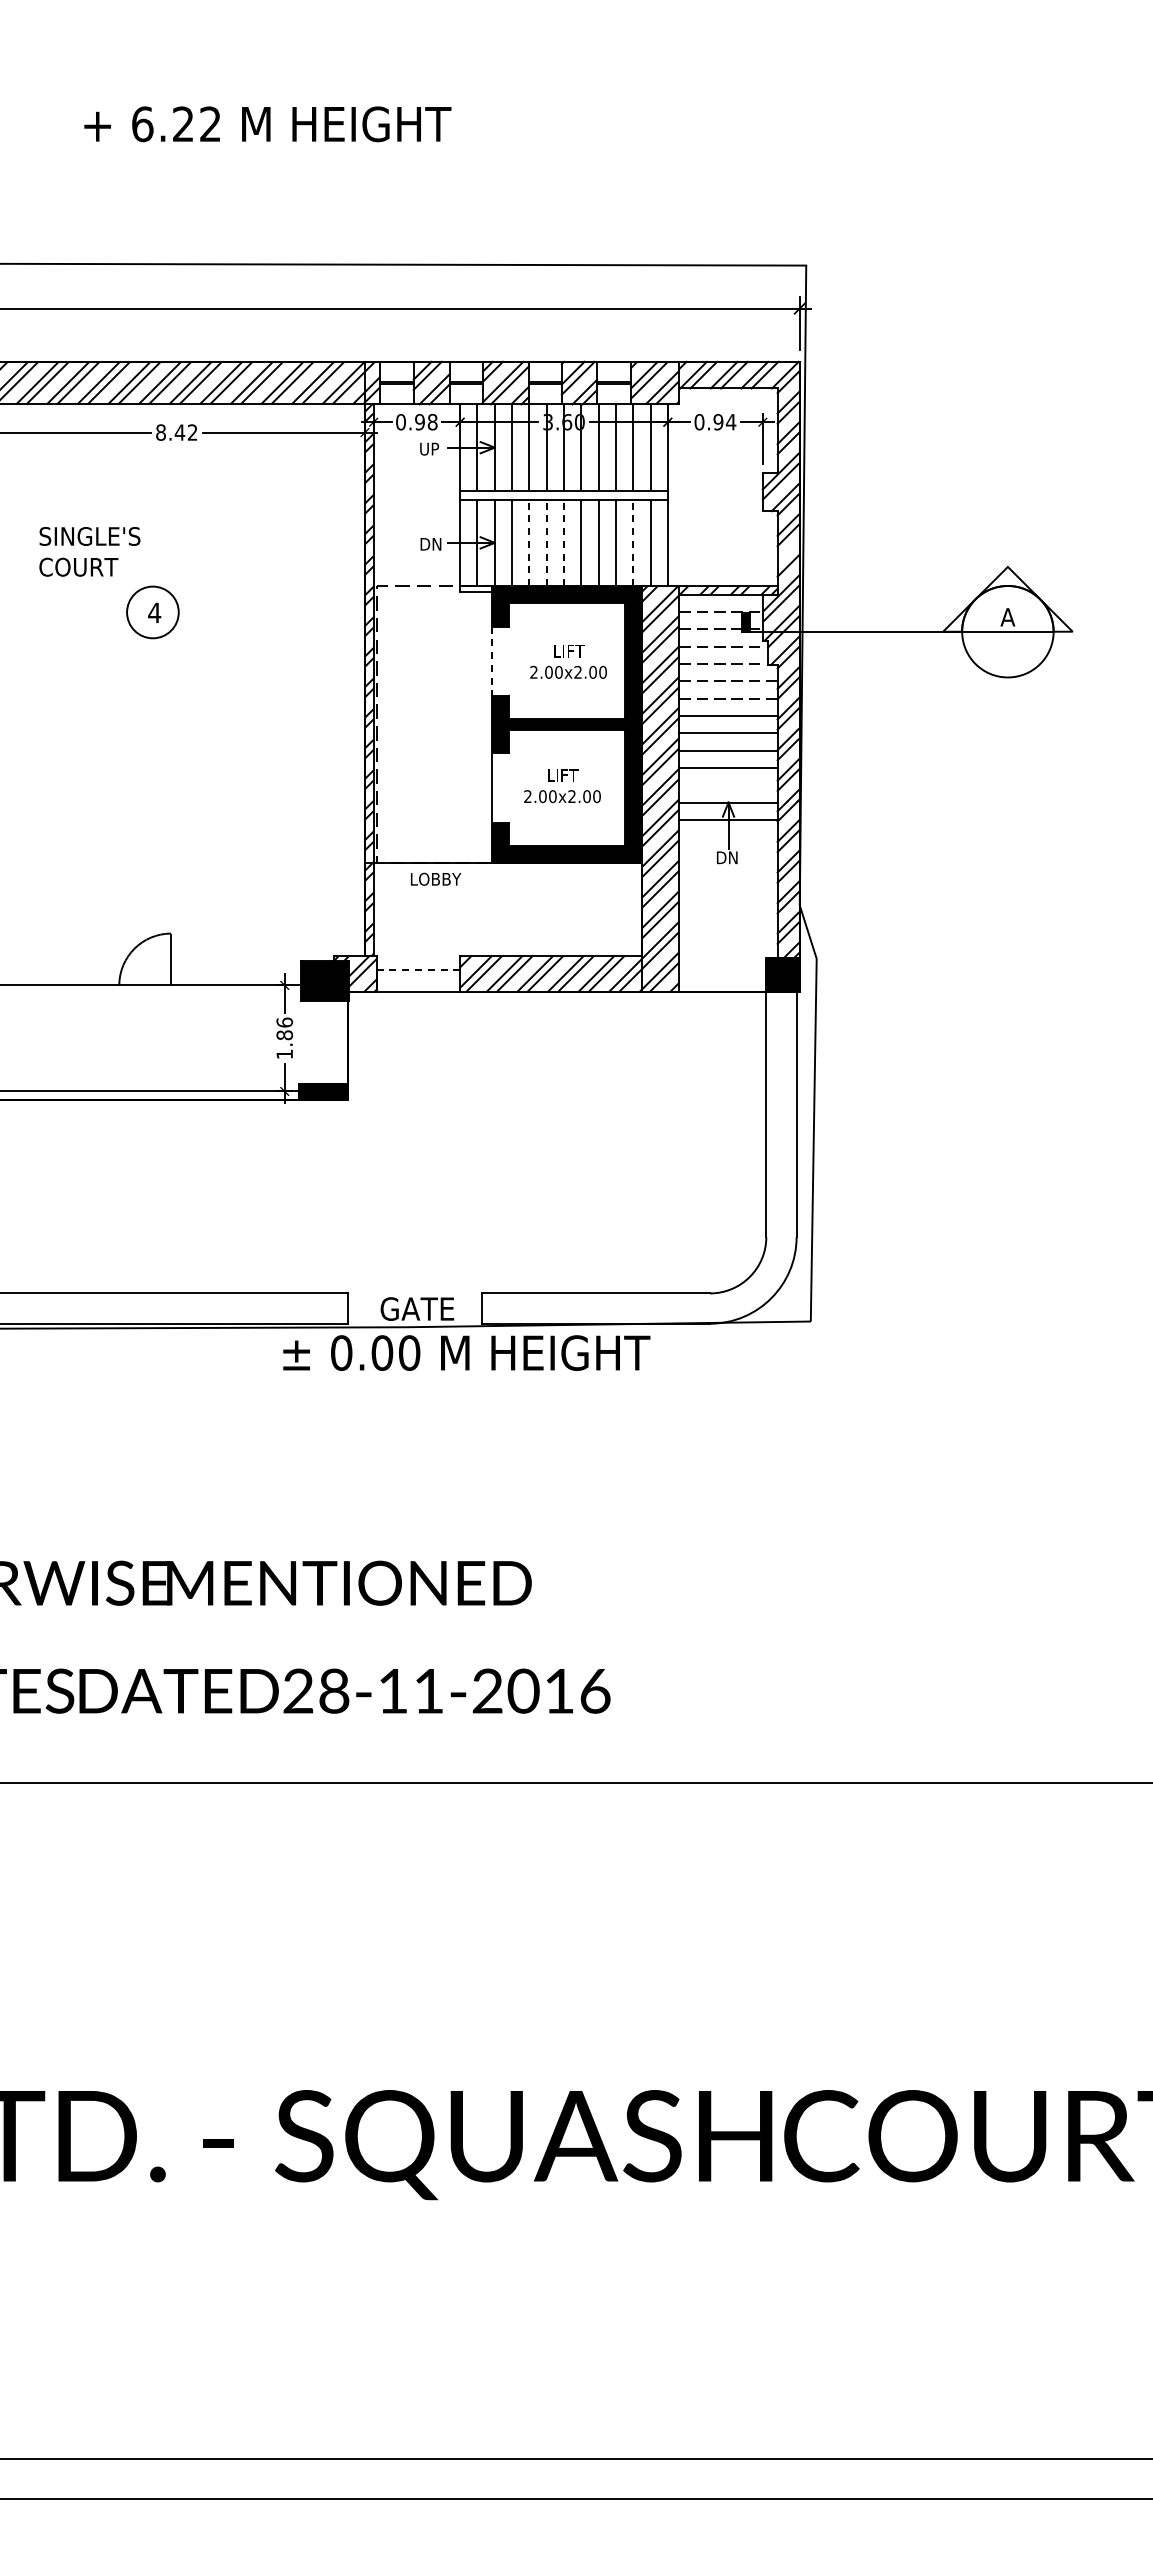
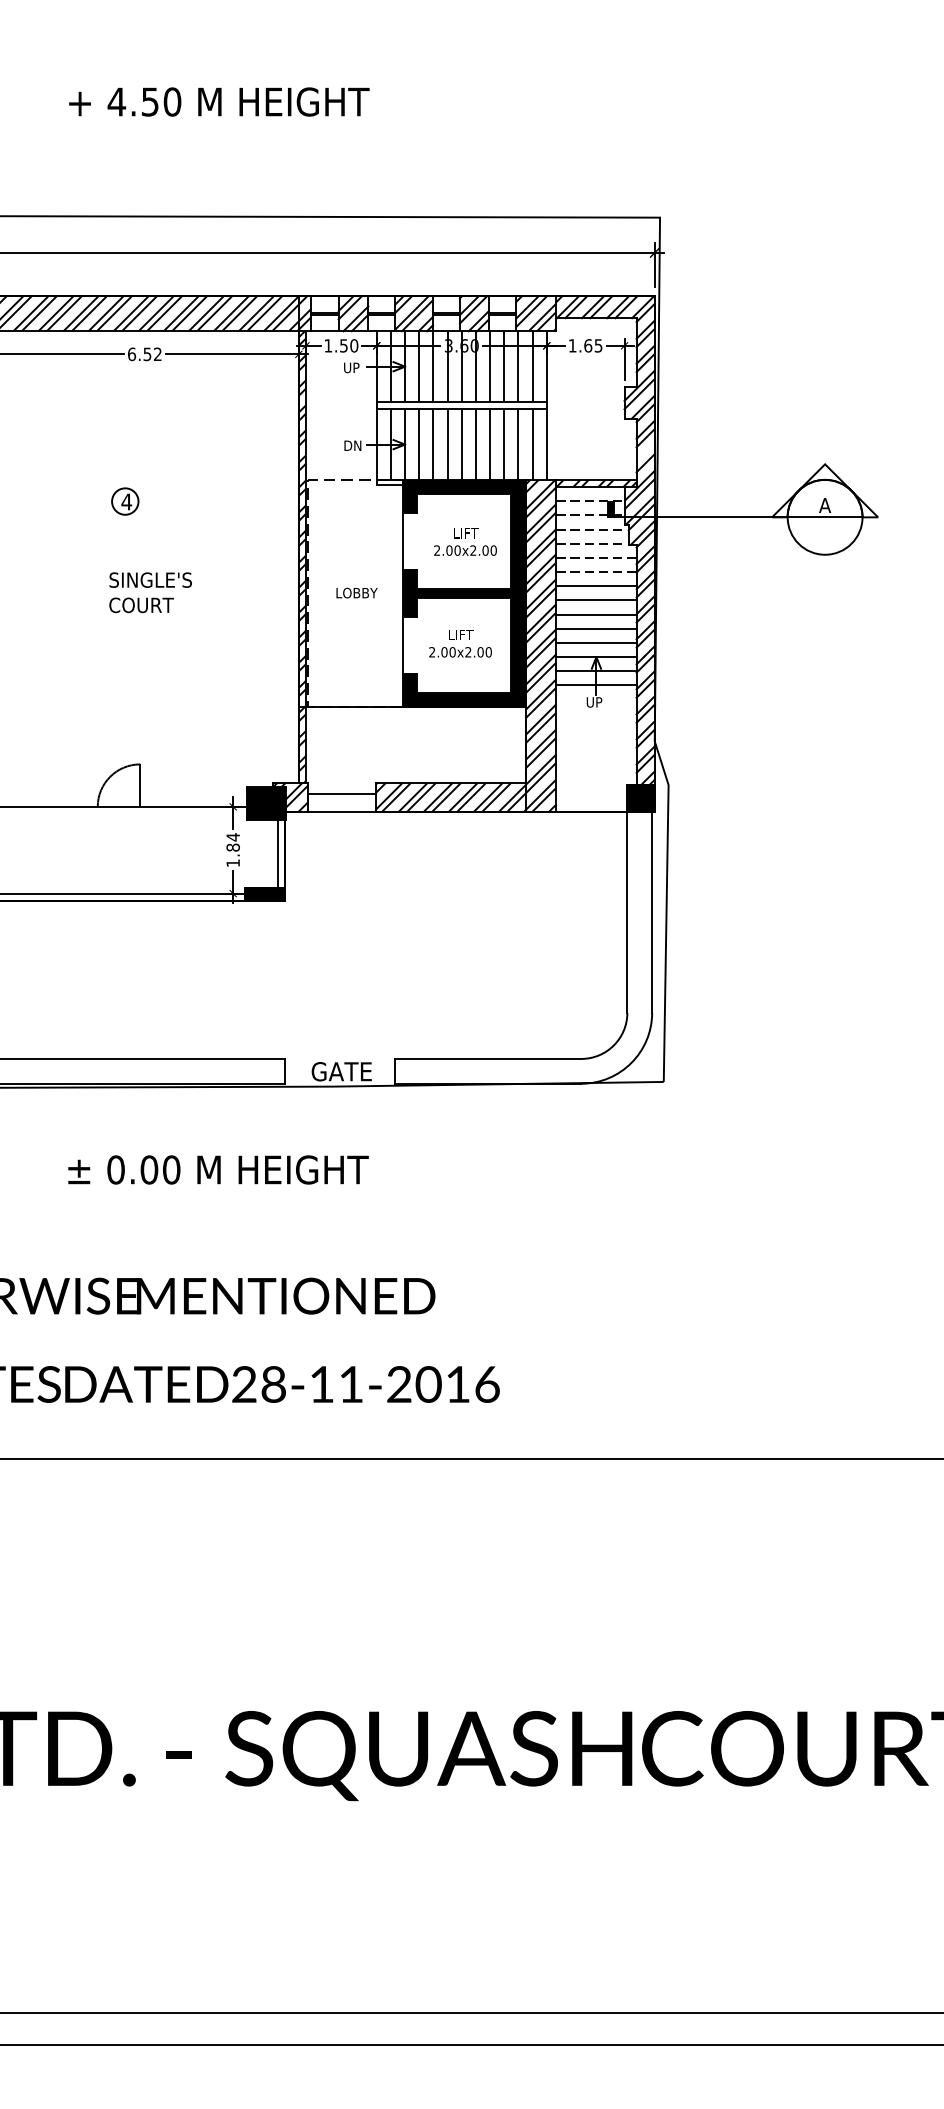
text: (176, 124) -> (144, 102), 6.22 -> 4.50
text: (416, 421) -> (341, 345), 0.98 -> 1.50
text: (715, 421) -> (585, 345), 0.94 -> 1.65
text: (170, 432) -> (139, 354), 8.42 -> 6.52
line: (529, 542) -> (433, 444), dashed -> solid
line: (546, 542) -> (447, 444), dashed -> solid
line: (564, 542) -> (462, 444), dashed -> solid
line: (633, 542) -> (518, 444), dashed -> solid
text: (89, 551) -> (150, 592), moved
circle: (152, 612) -> (124, 501), size x0.62
line: (491, 661) -> (402, 541), dashed -> solid
line: (728, 785) -> (596, 643), added
line: (728, 837) -> (596, 685), added
text: (726, 857) -> (594, 702), DN -> UP
text: (436, 878) -> (357, 592), moved
line: (418, 970) -> (342, 794), dashed -> solid
text: (284, 1022) -> (232, 837), 1.86 -> 1.84
line: (339, 1042) -> (278, 853), added
text: (466, 1352) -> (218, 1169), moved

